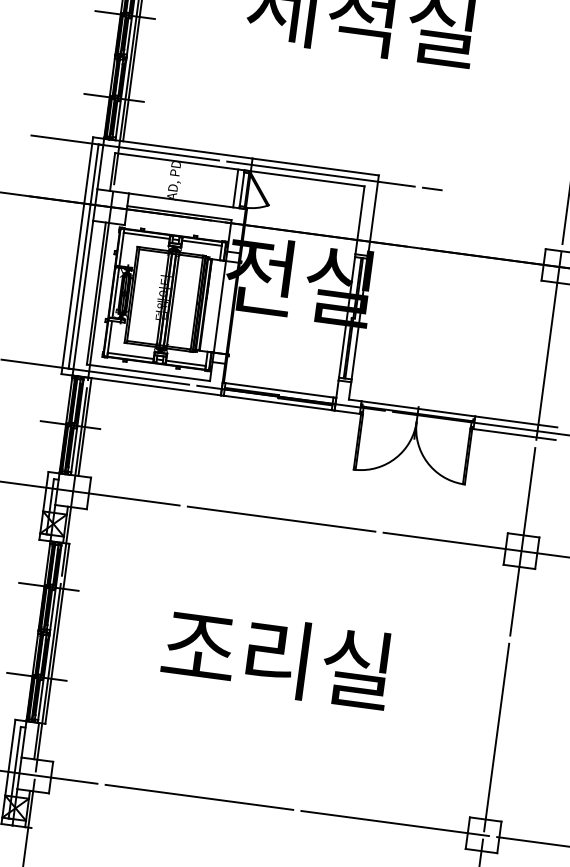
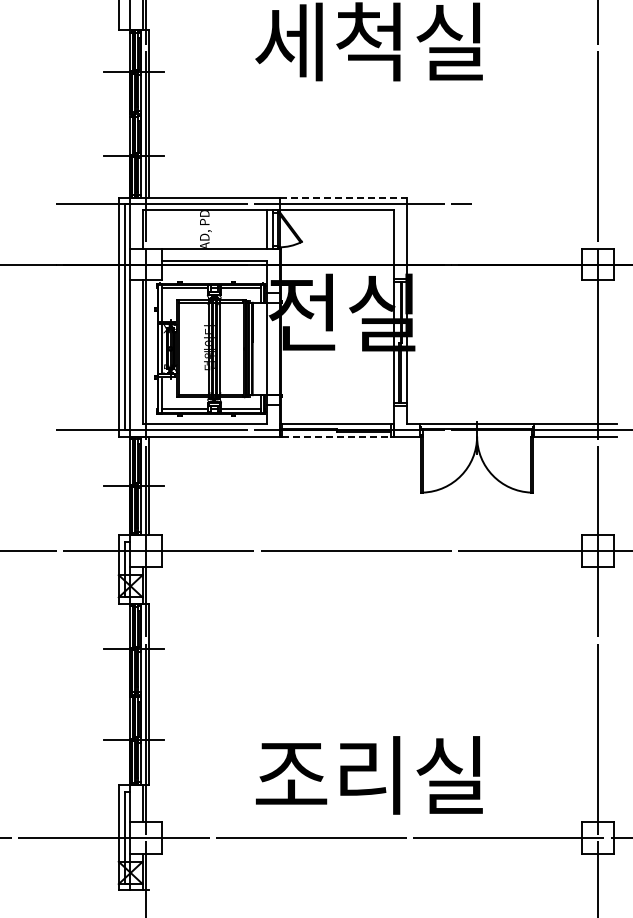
line: (315, 166) -> (343, 197), solid -> dashed
line: (278, 402) -> (337, 436), solid -> dashed
text: (276, 657) -> (369, 775), moved

